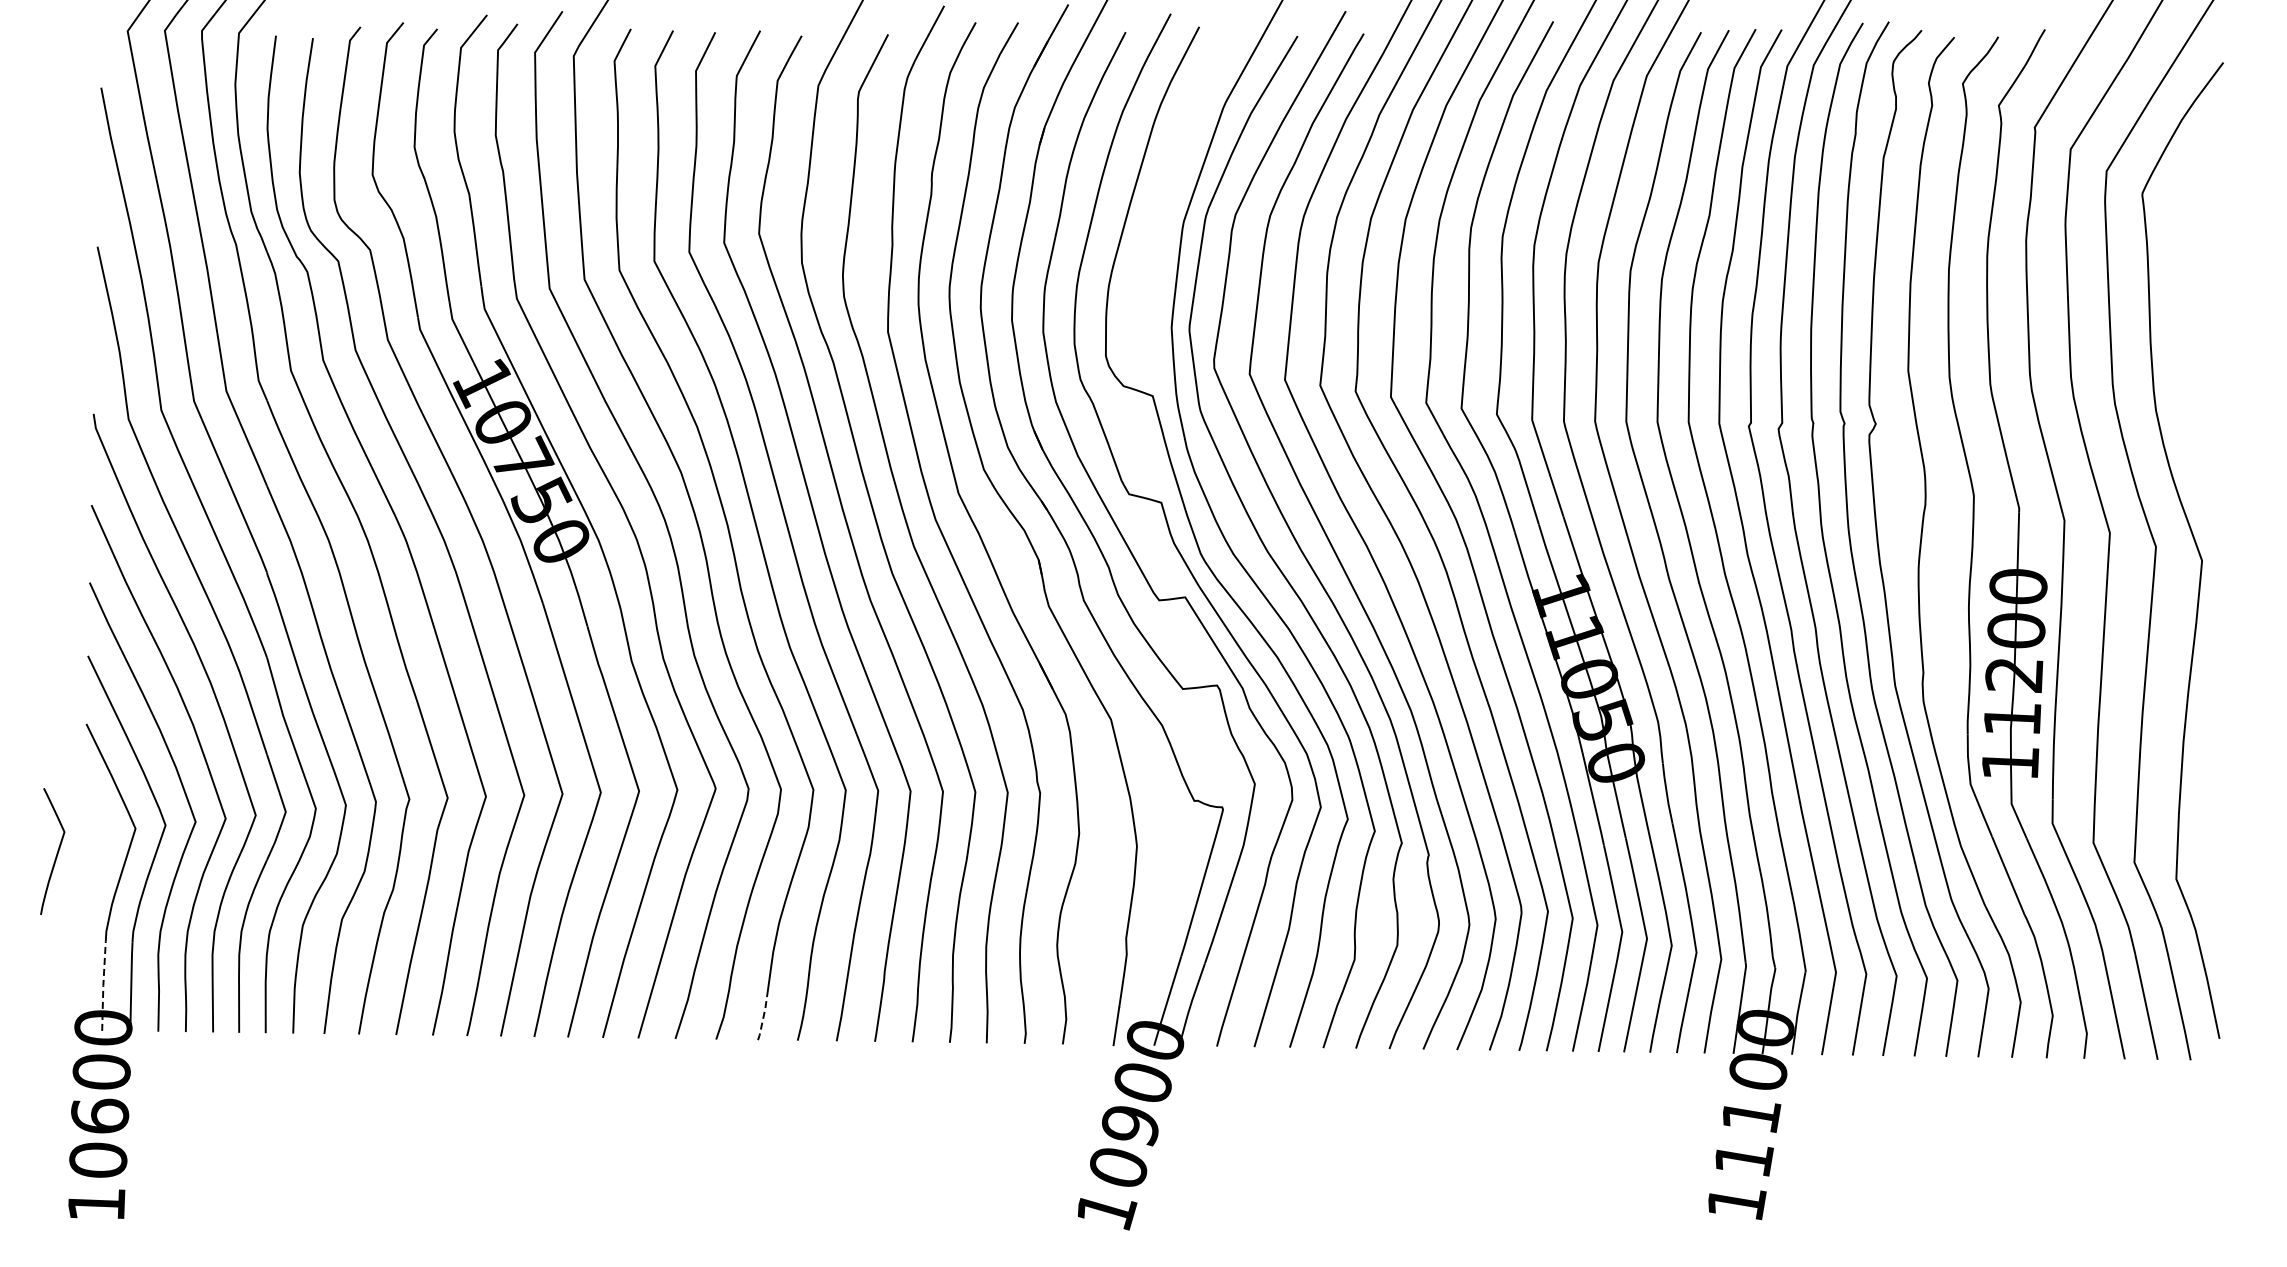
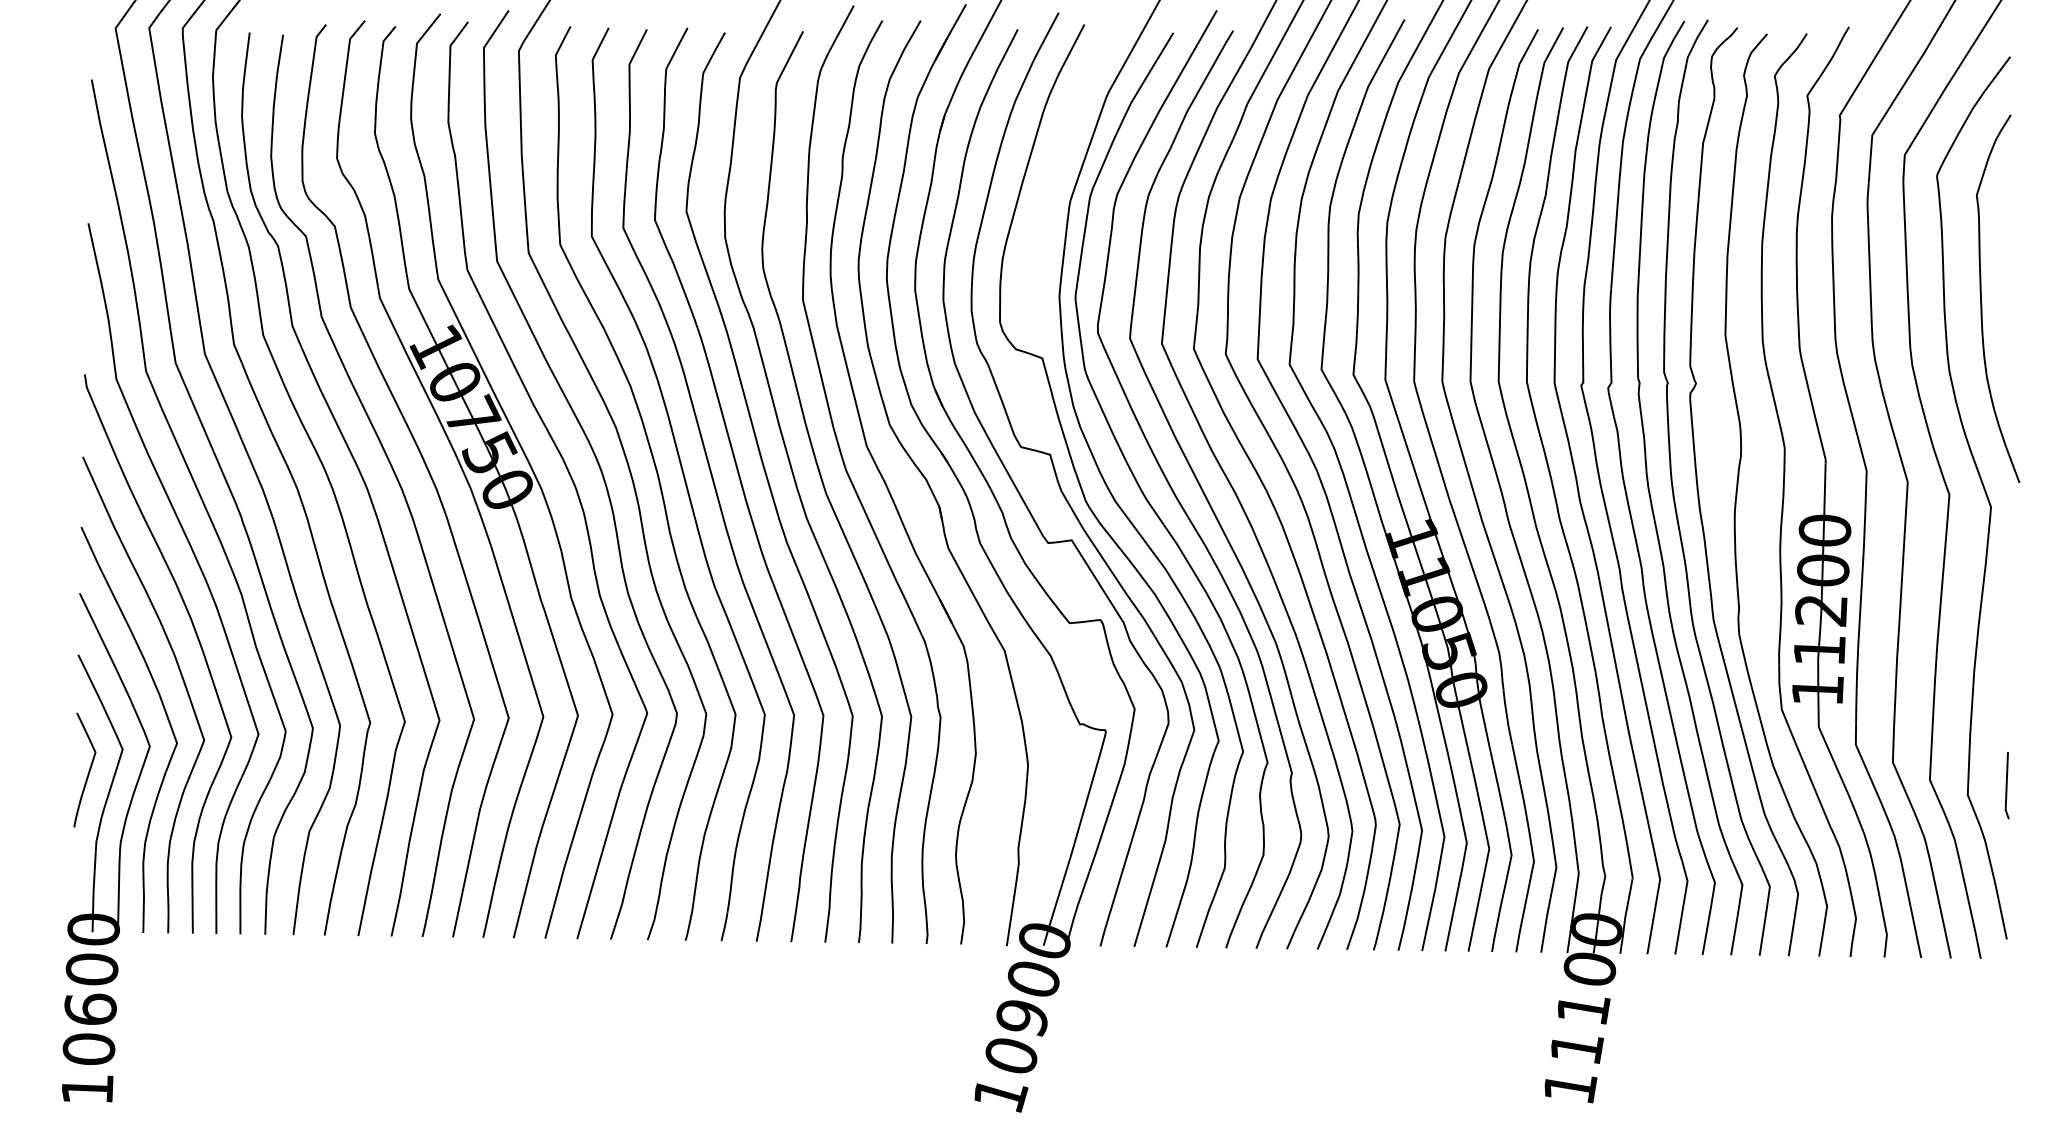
curve: (2191, 329) -> (1981, 298), added
curve: (56, 853) -> (88, 771), moved
line: (2219, 868) -> (2006, 785), added
line: (103, 985) -> (93, 891), dashed -> solid
line: (763, 1018) -> (690, 921), dashed -> solid

